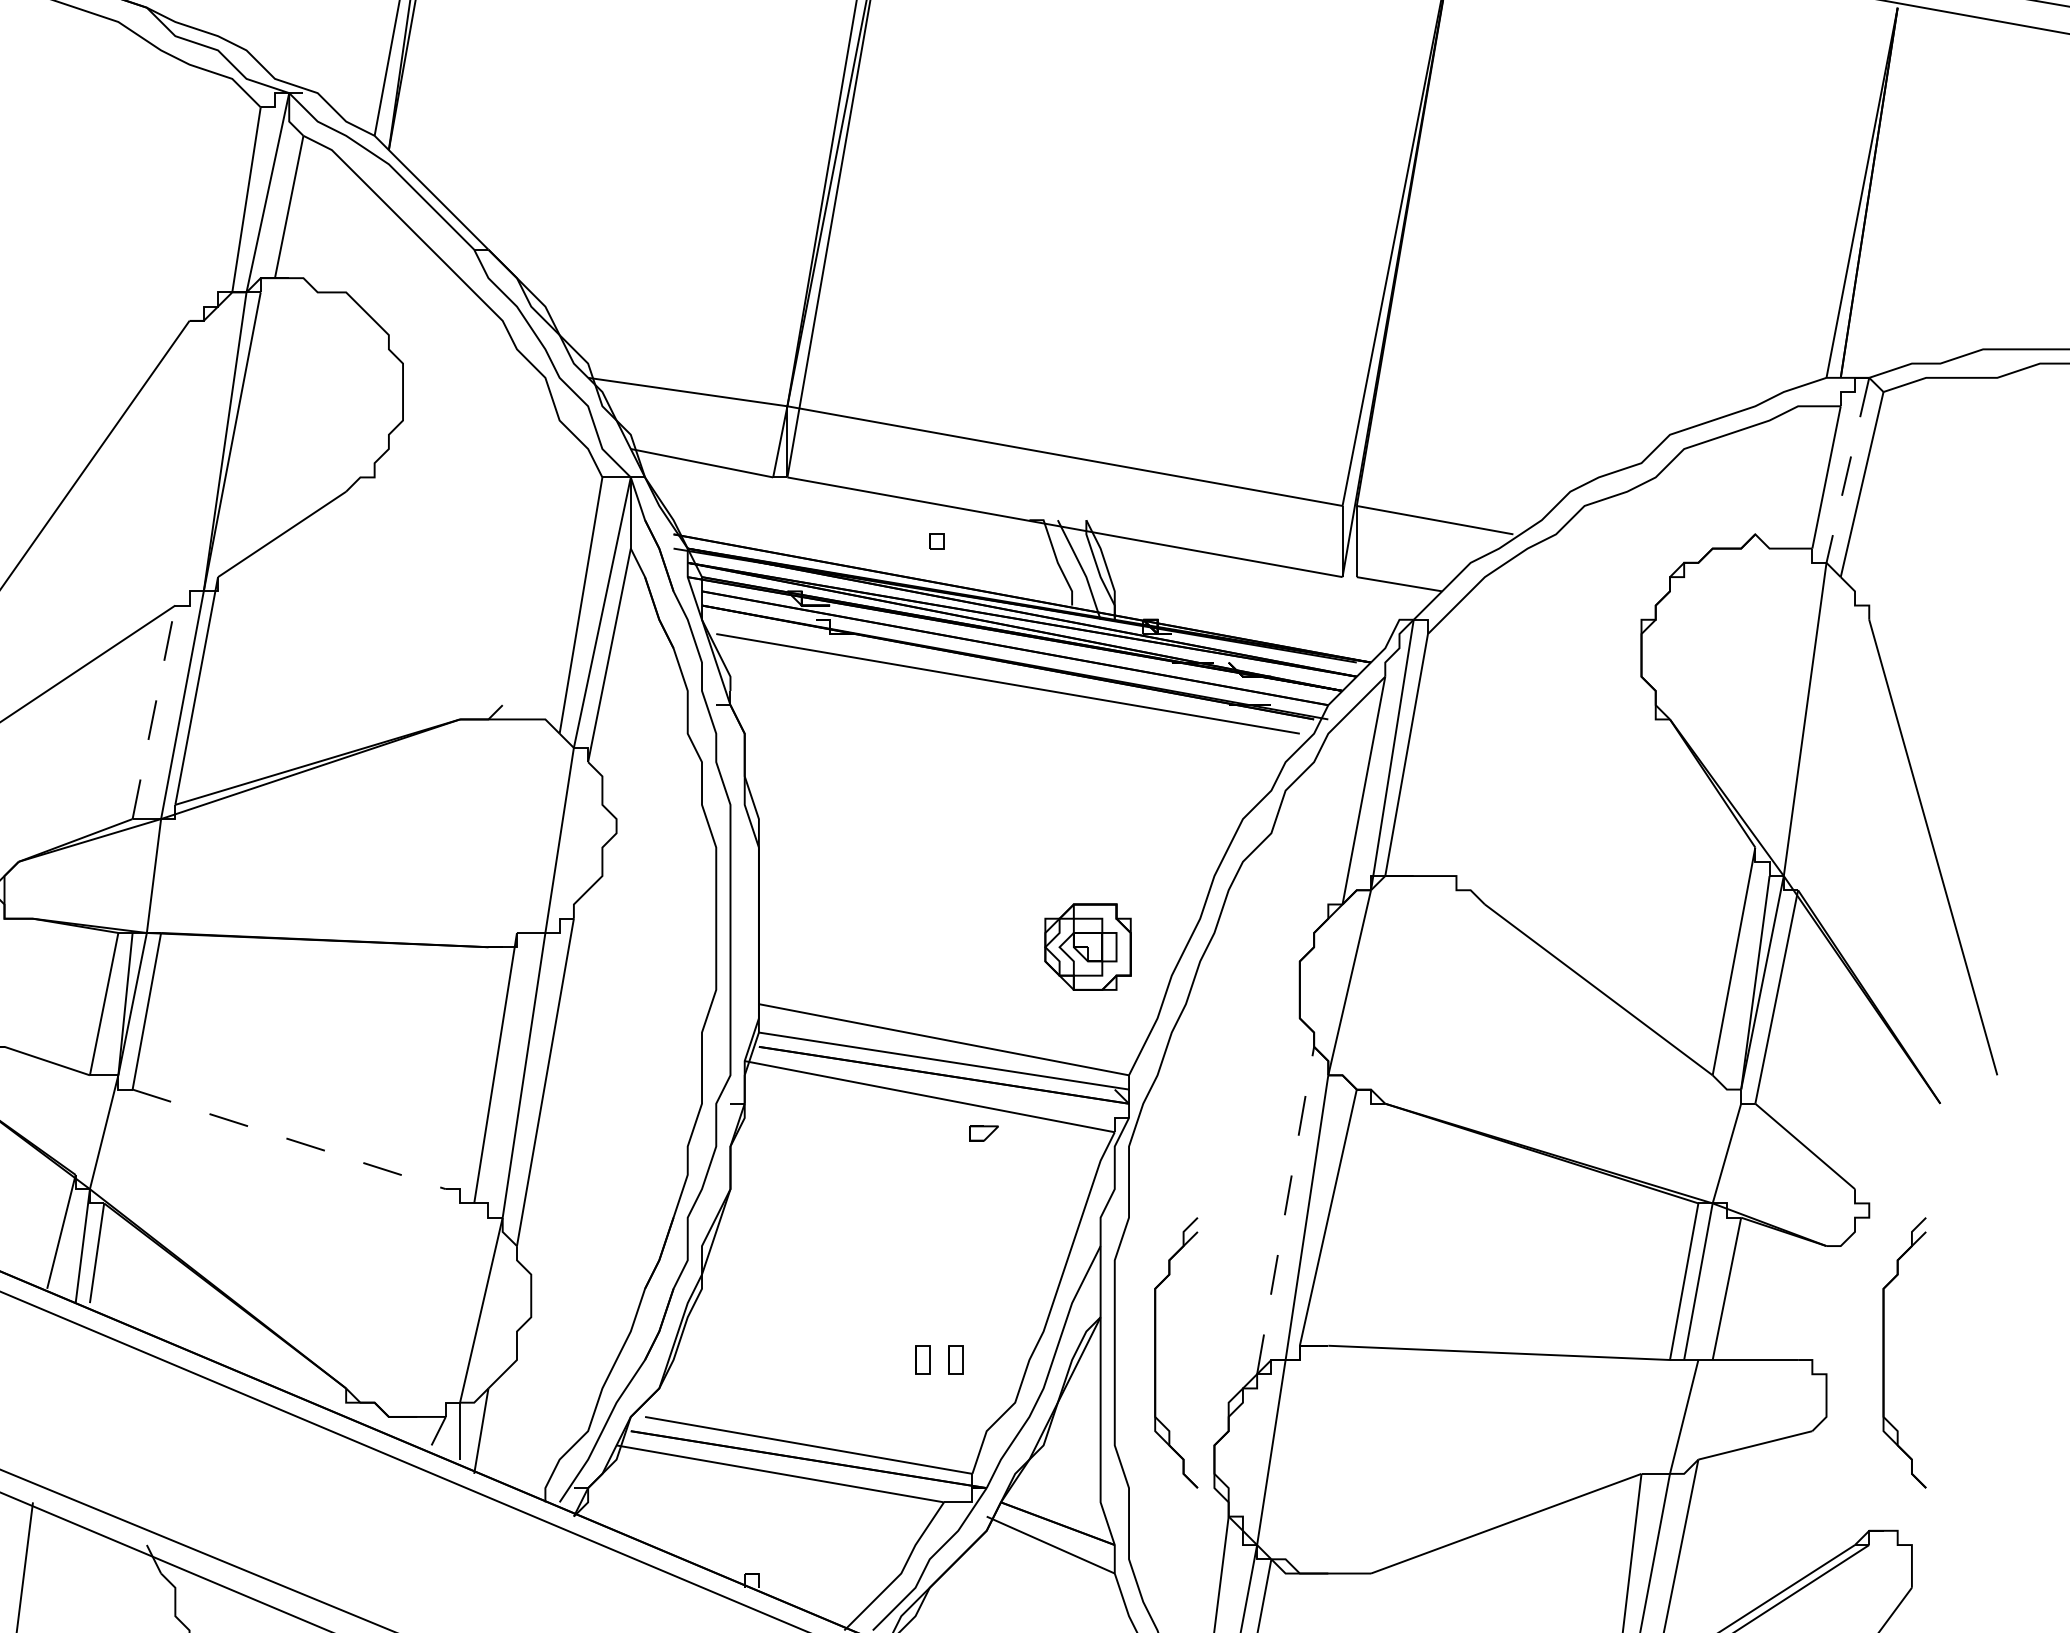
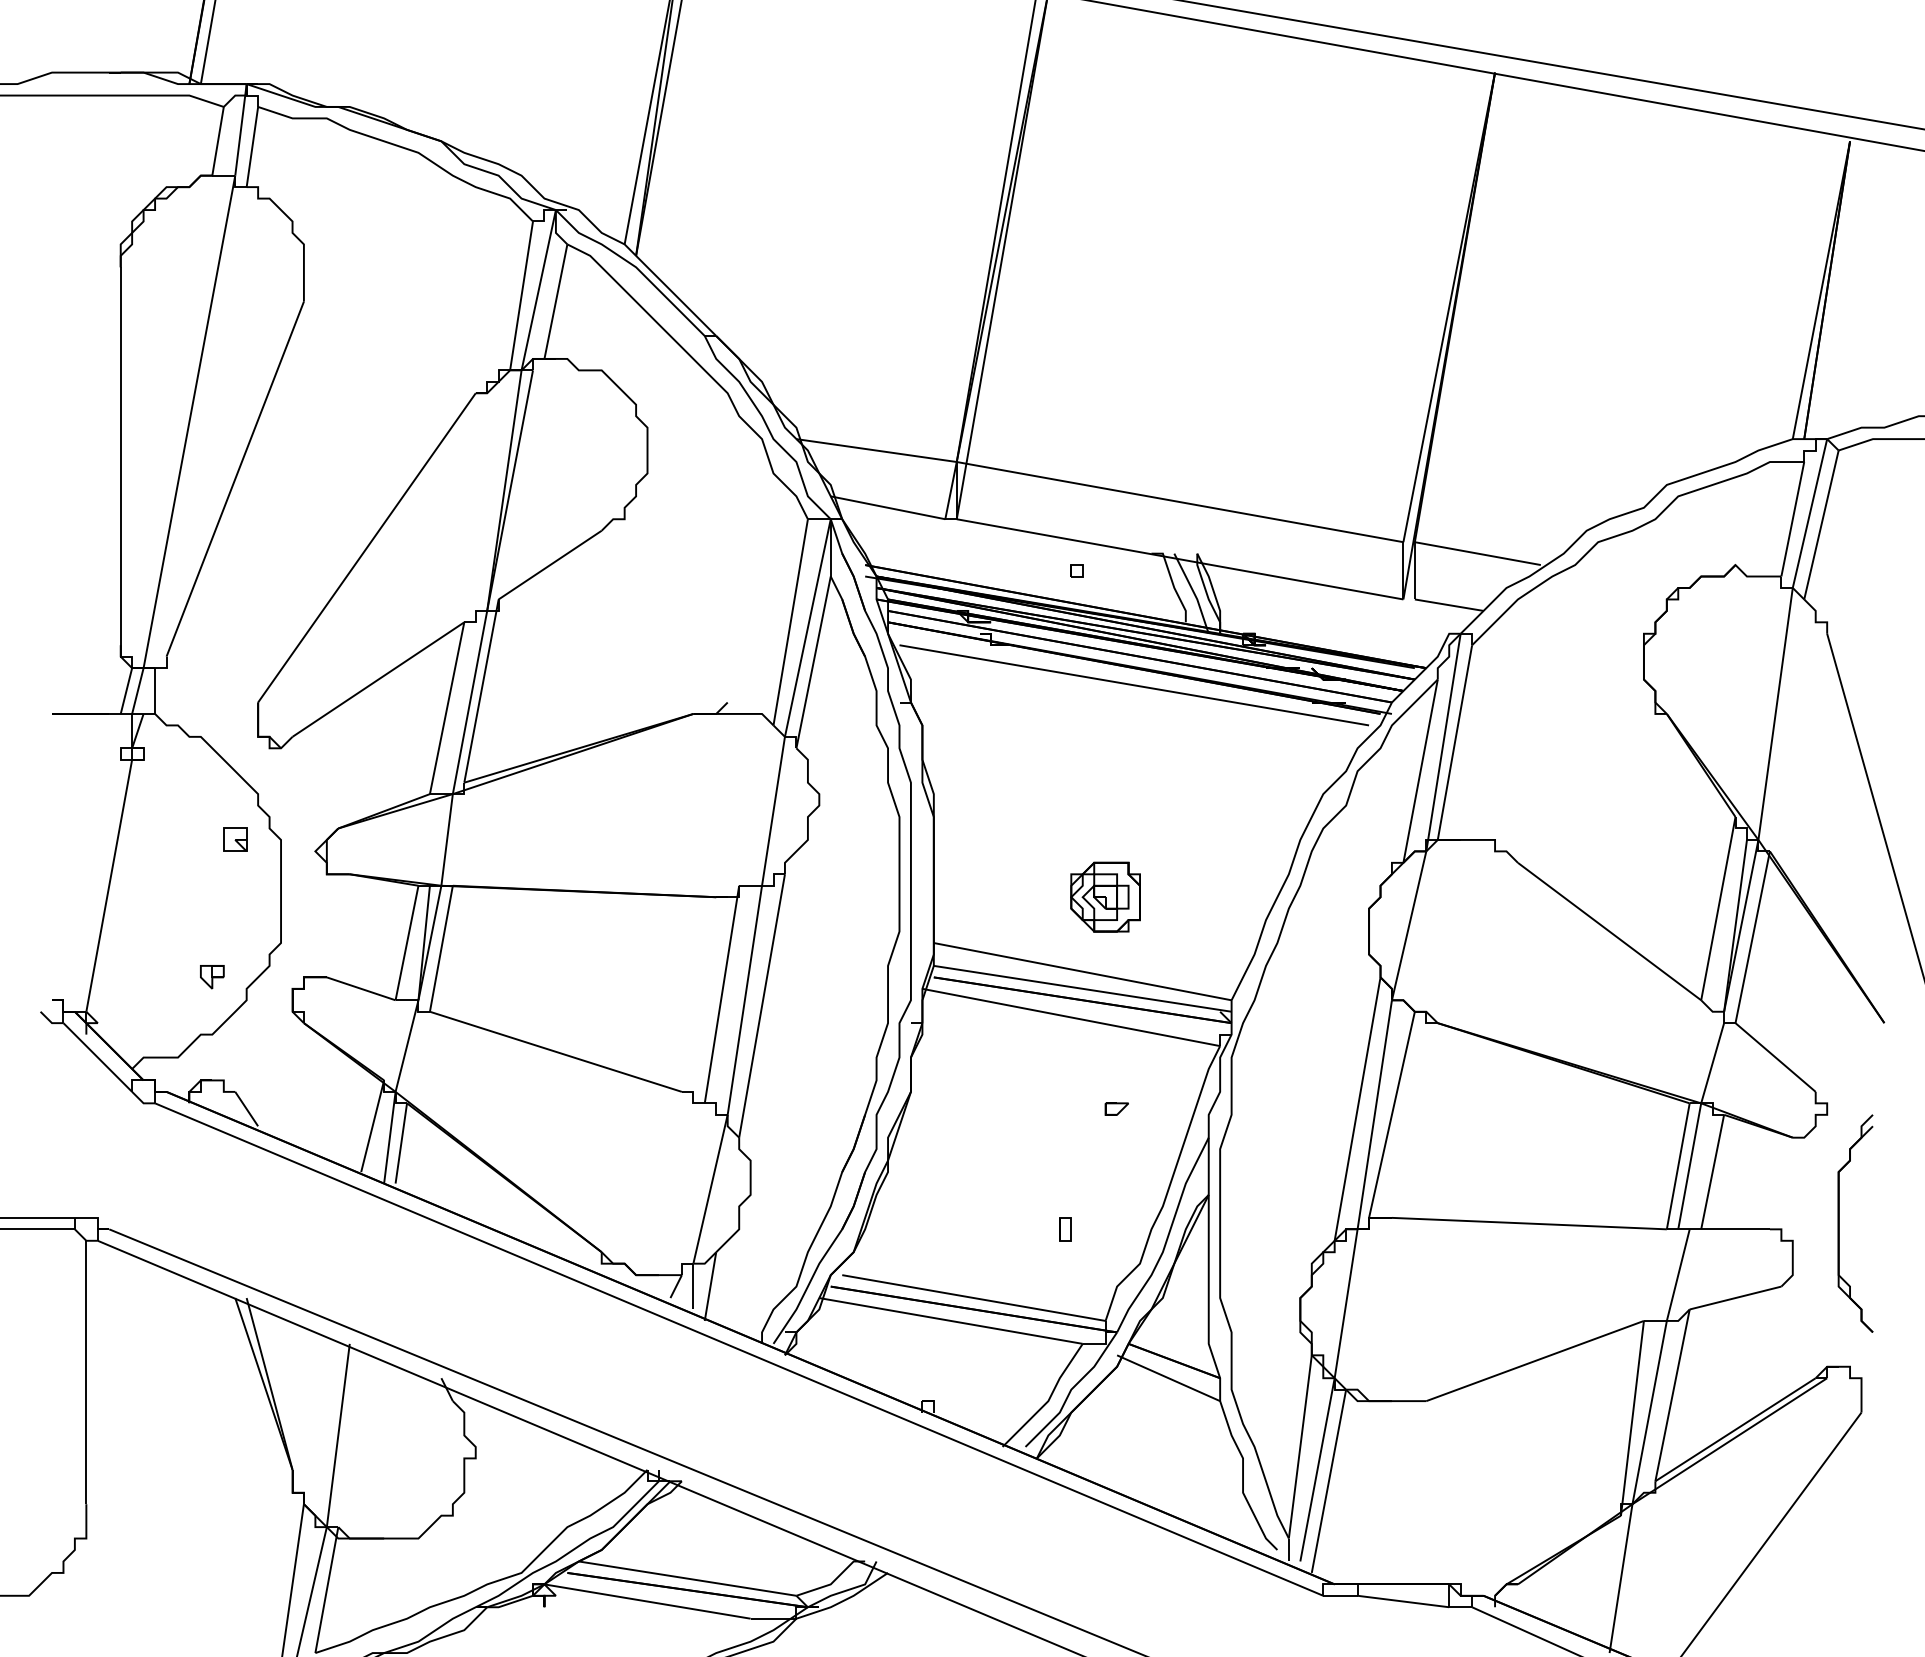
line: (1847, 471) -> (1809, 514), dashed -> solid
line: (154, 712) -> (447, 708), dashed -> solid
part: (1087, 946) -> (1105, 896), moved
part: (983, 1132) -> (1116, 1108), moved
line: (289, 1138) -> (556, 1051), dashed -> solid
line: (1285, 1211) -> (1357, 1109), dashed -> solid
part: (1156, 1352) -> (1253, 1223), removed
part: (956, 1360) -> (1092, 1229), removed

